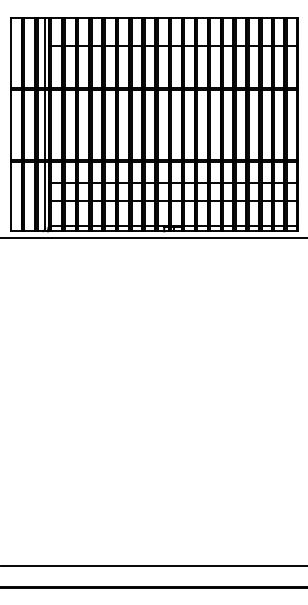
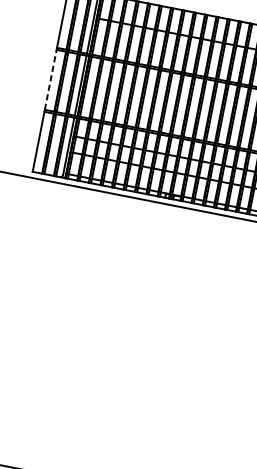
line: (10, 124) -> (50, 79), solid -> dashed

